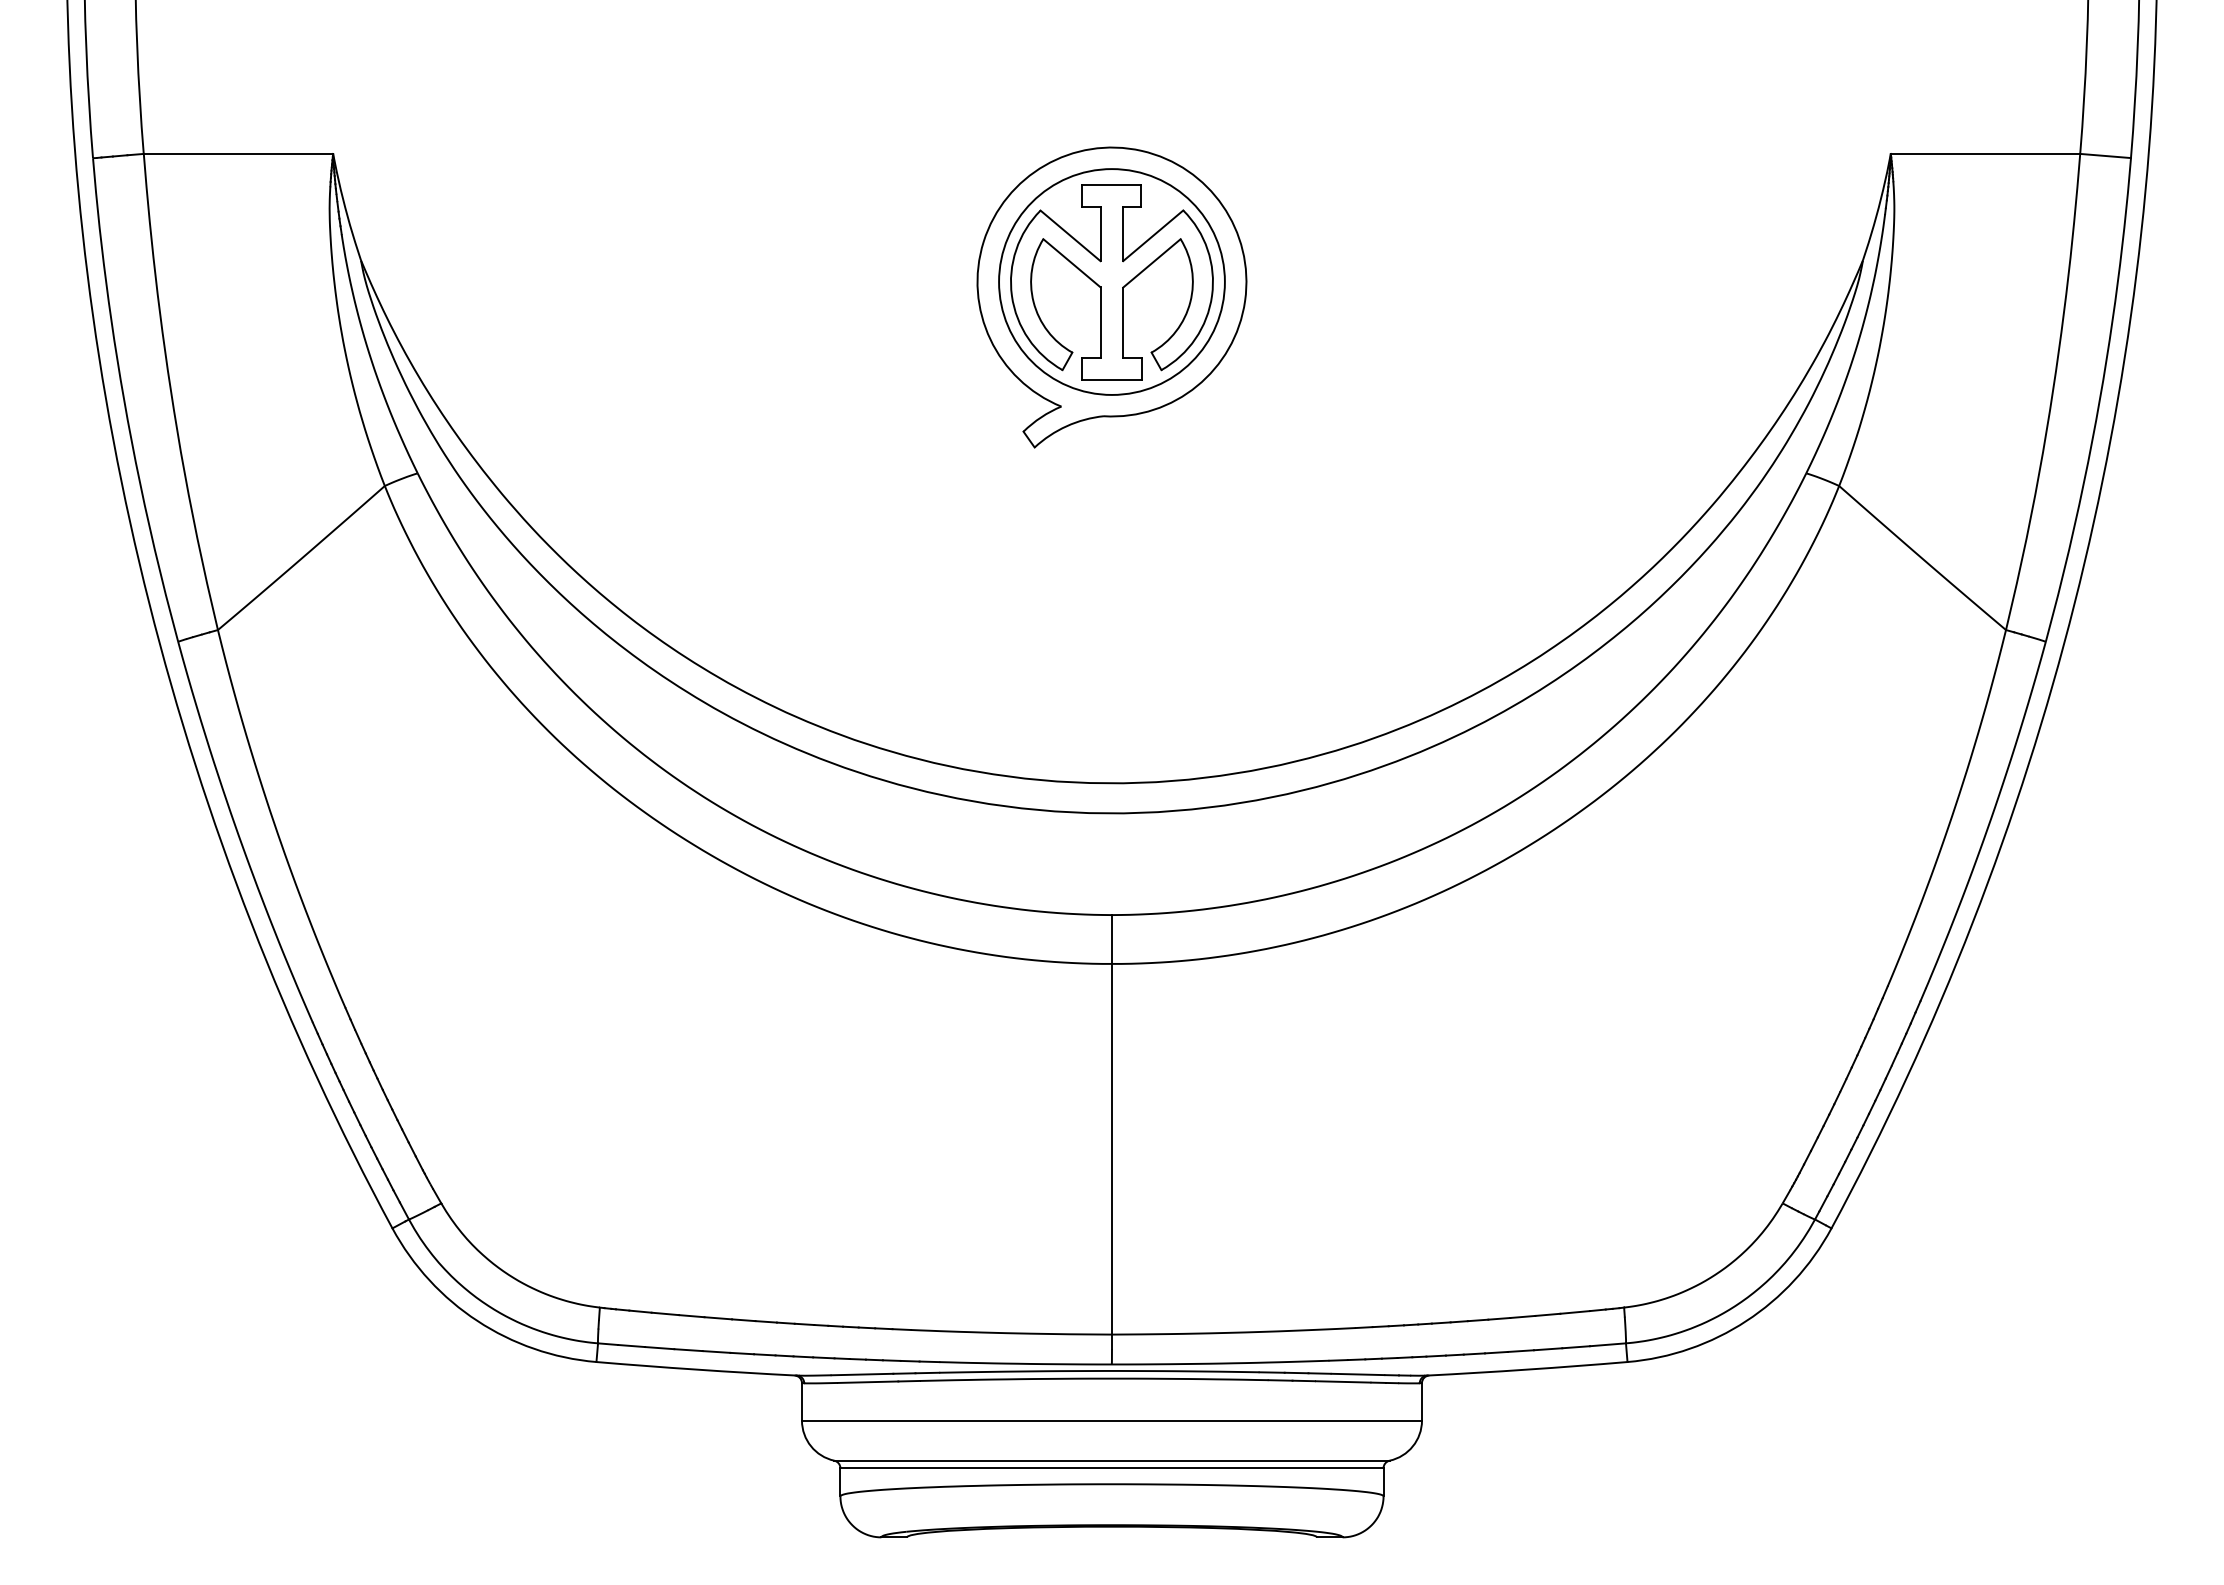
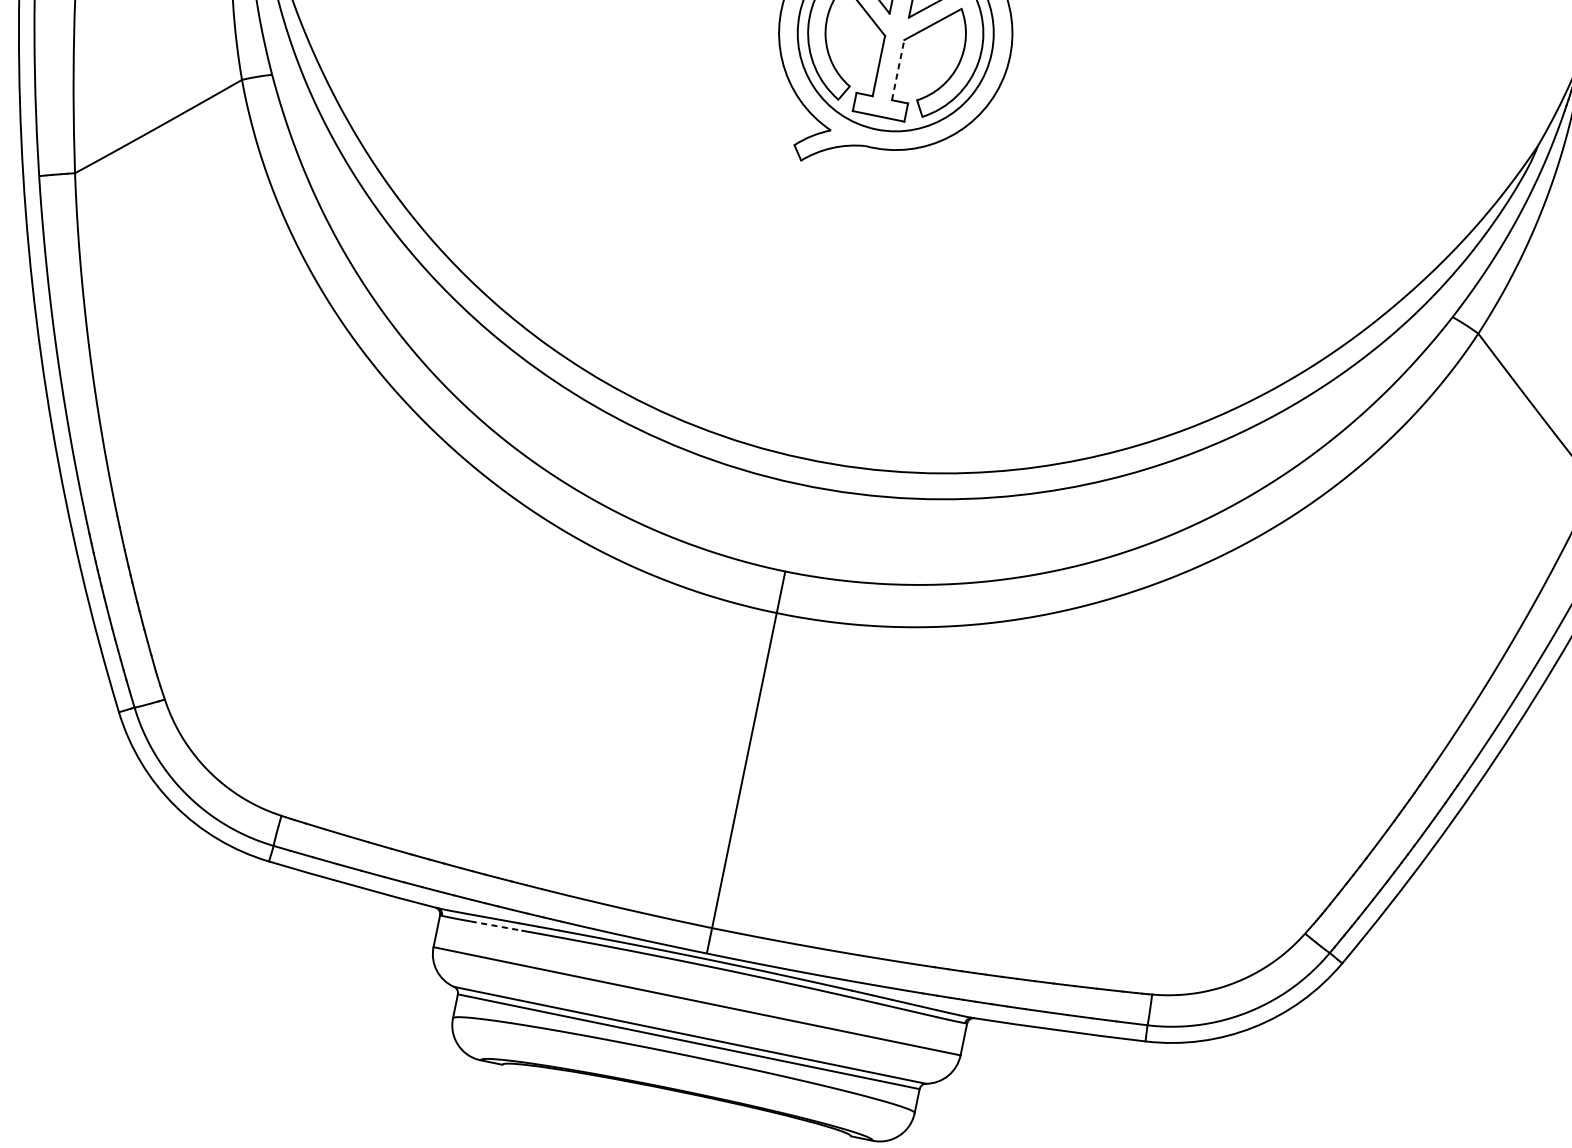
line: (1123, 322) -> (898, 69), solid -> dashed
line: (868, 1382) -> (496, 926), solid -> dashed

